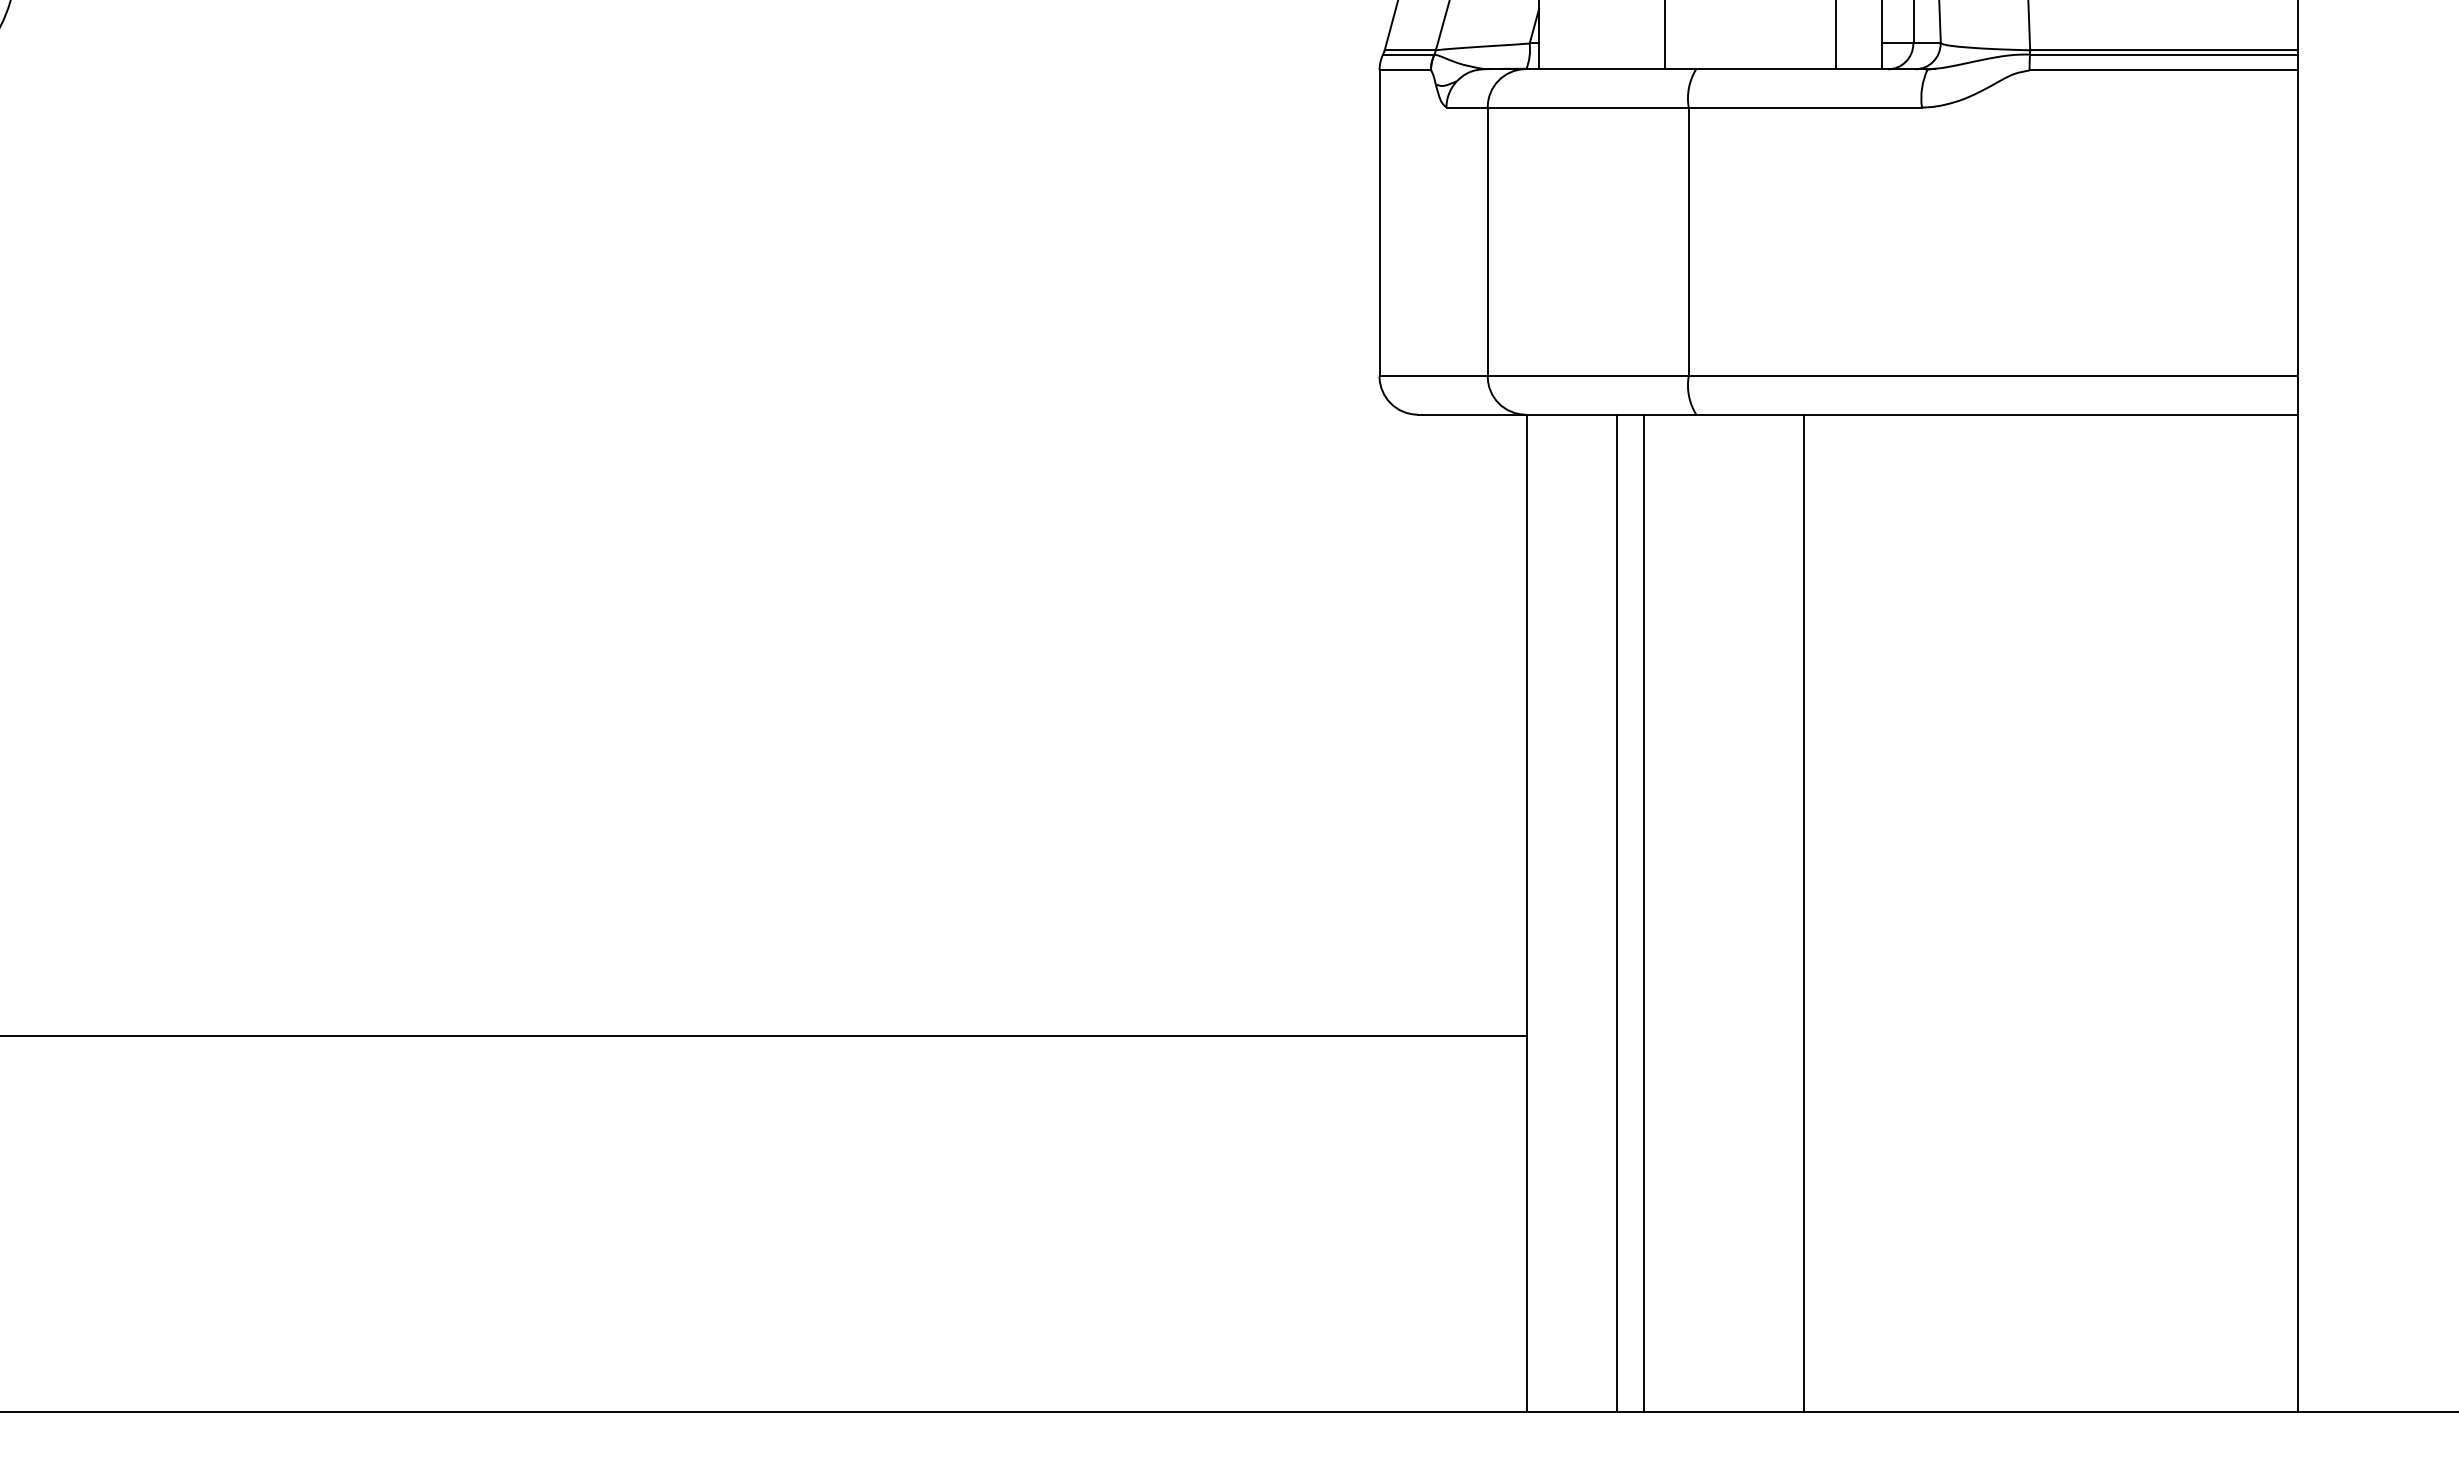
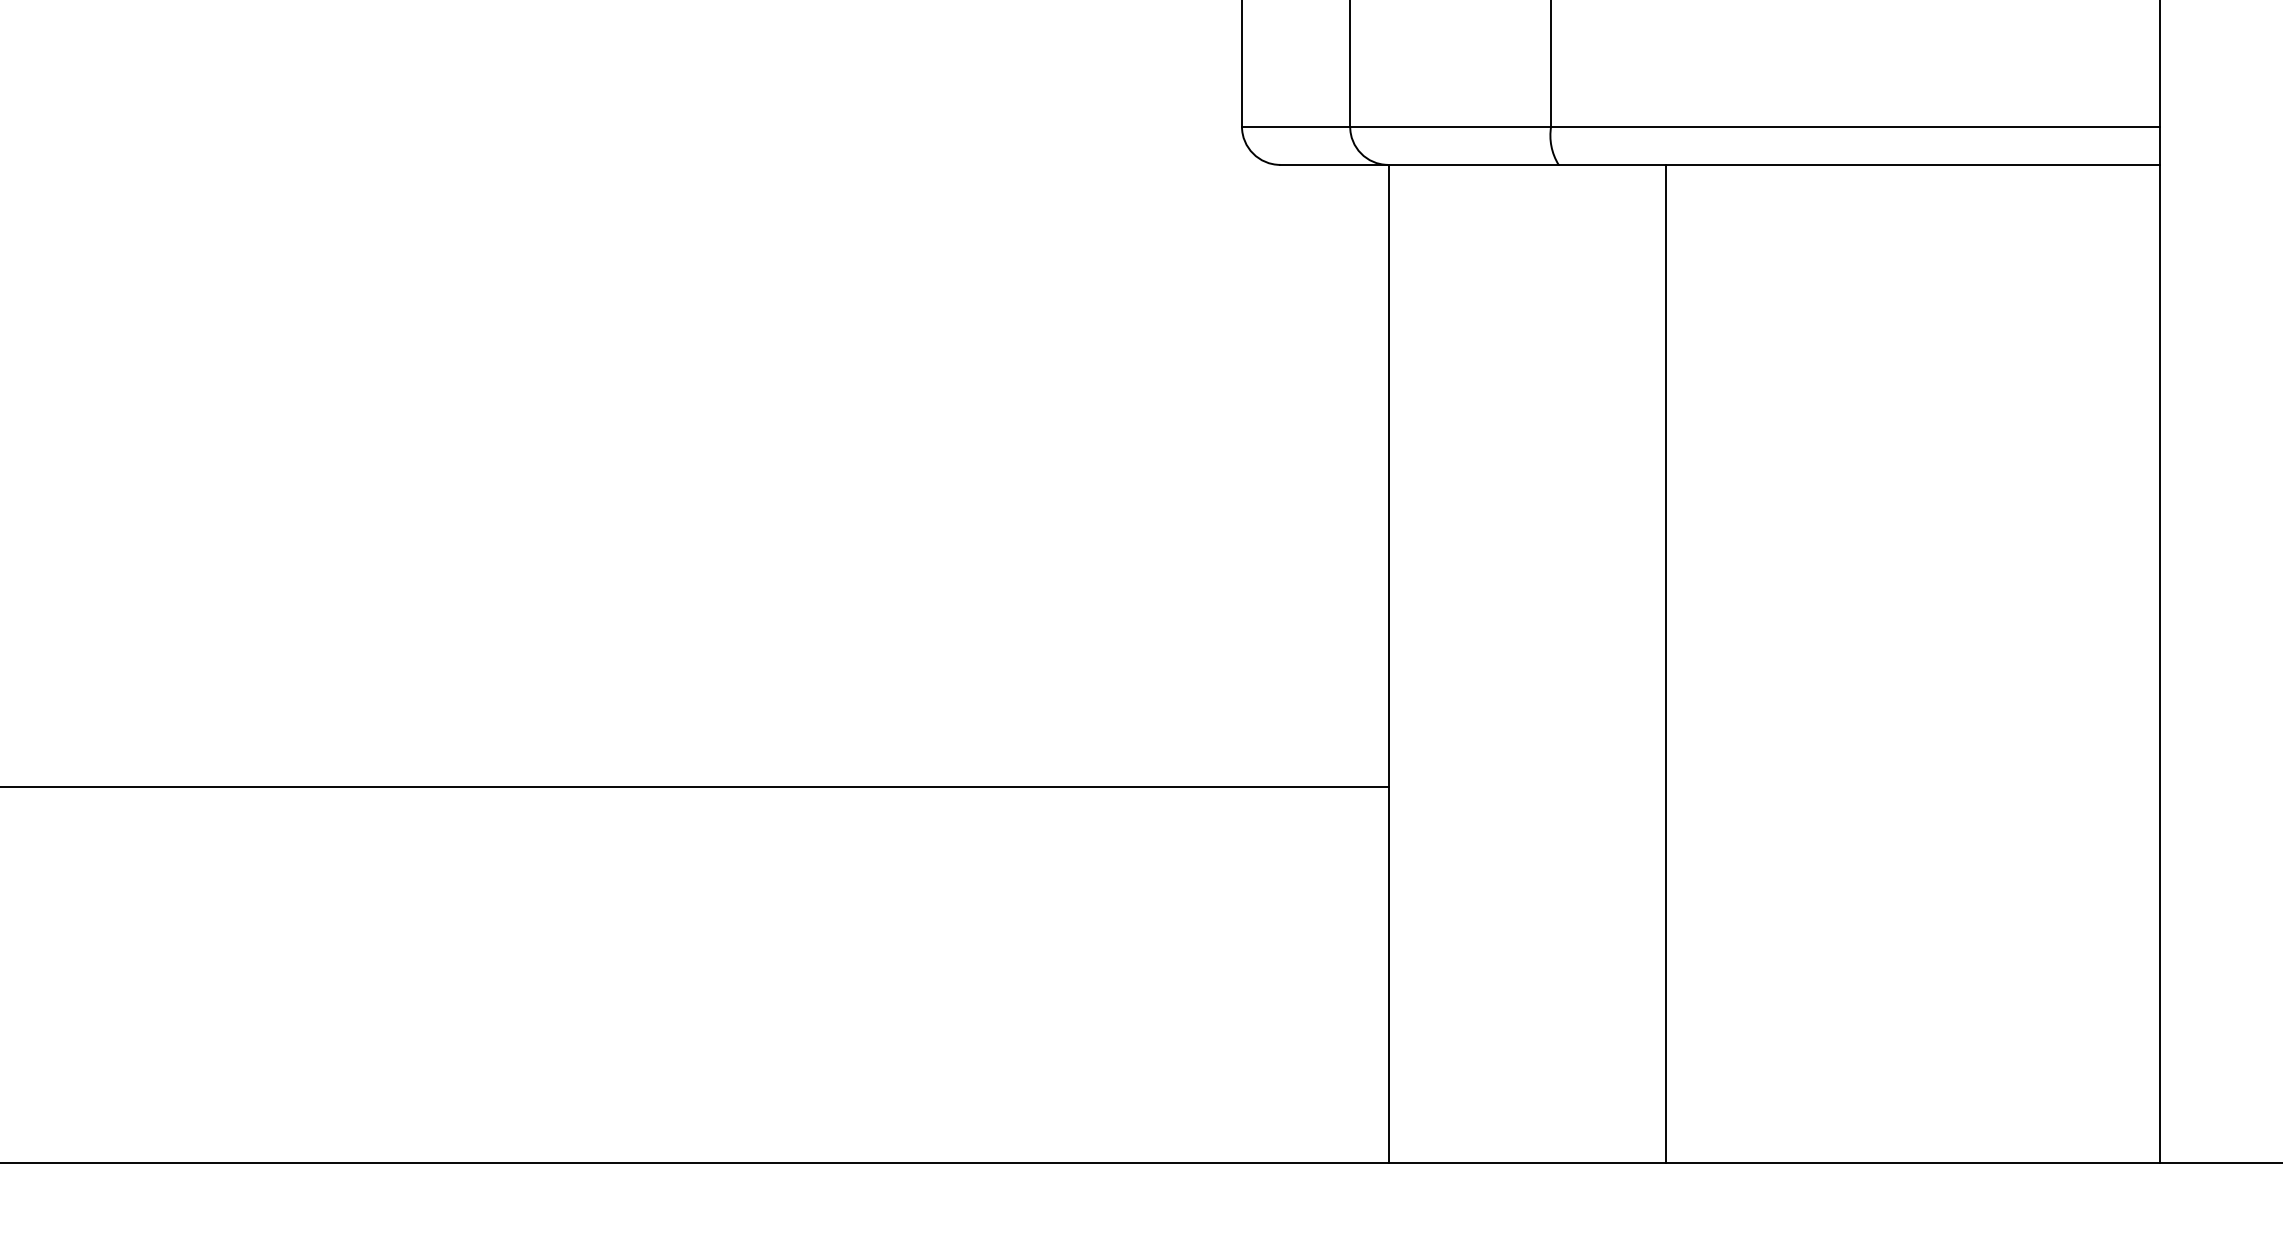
line: (1617, 913) -> (1479, 663), removed
line: (1644, 913) -> (1506, 663), removed

